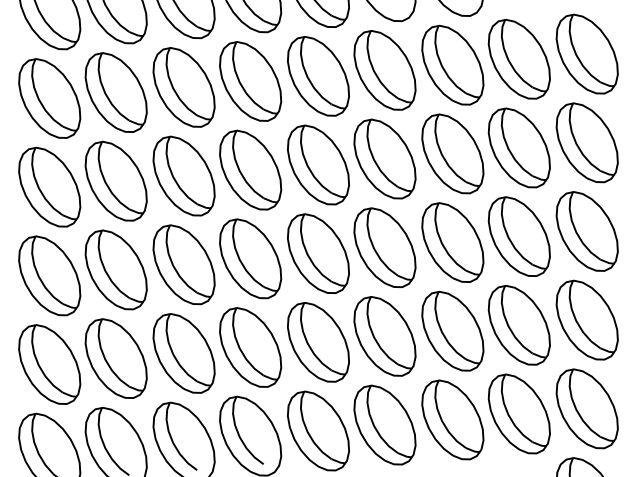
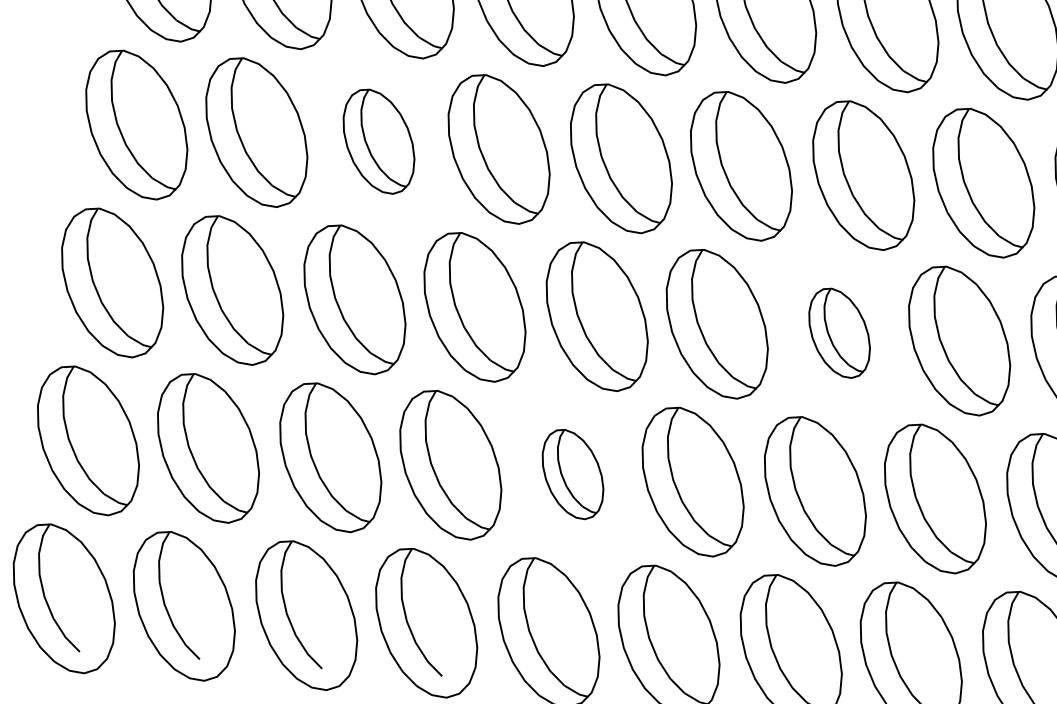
part: (183, 175) -> (378, 140), size x0.7
part: (452, 242) -> (838, 332), size x0.6
part: (318, 342) -> (573, 474), size x0.6

